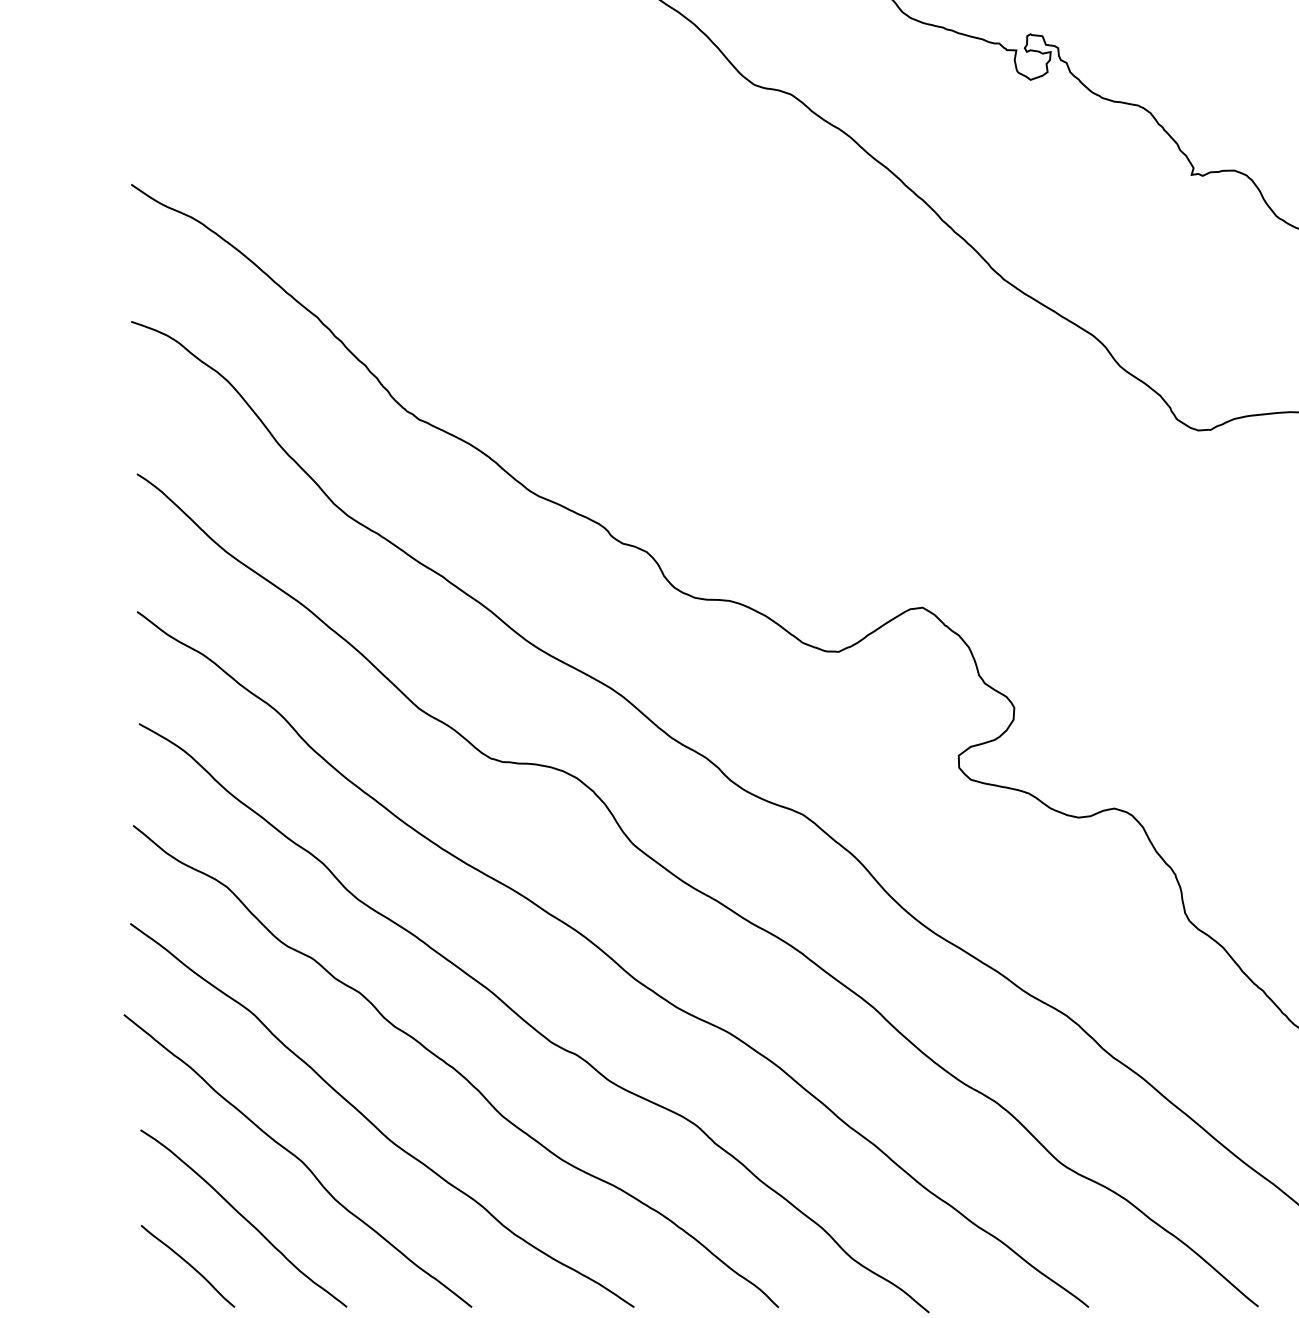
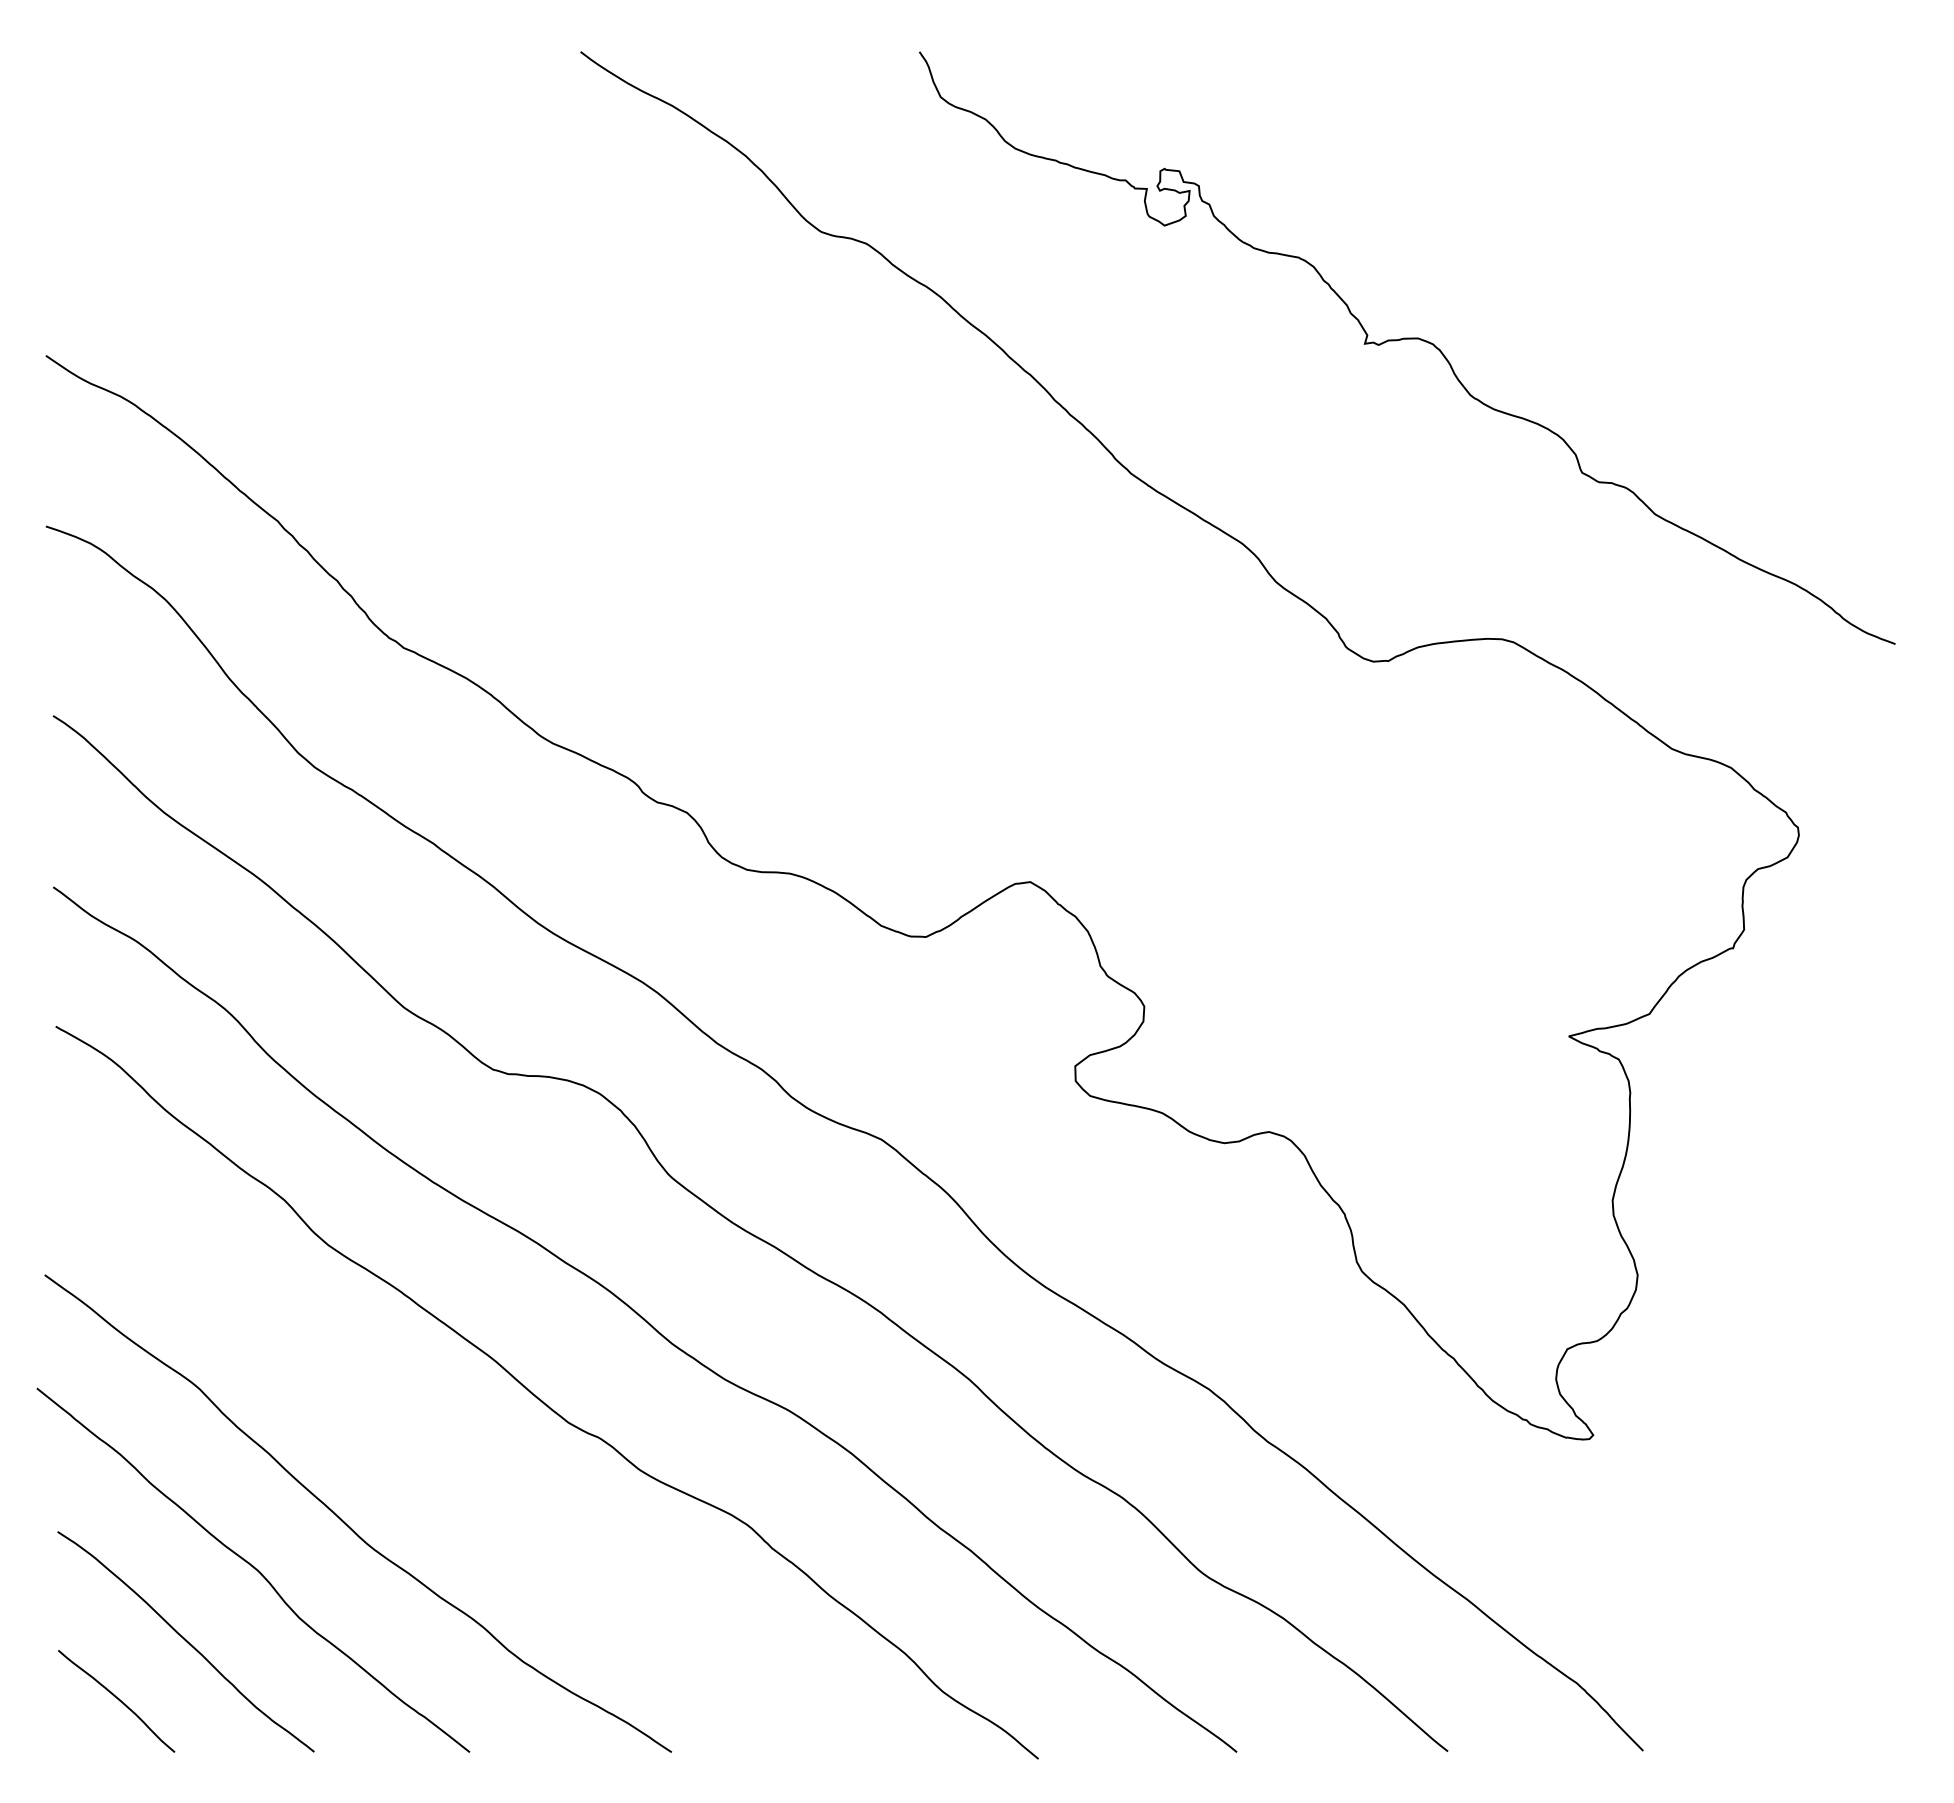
curve: (454, 1067) -> (447, 1454), removed

